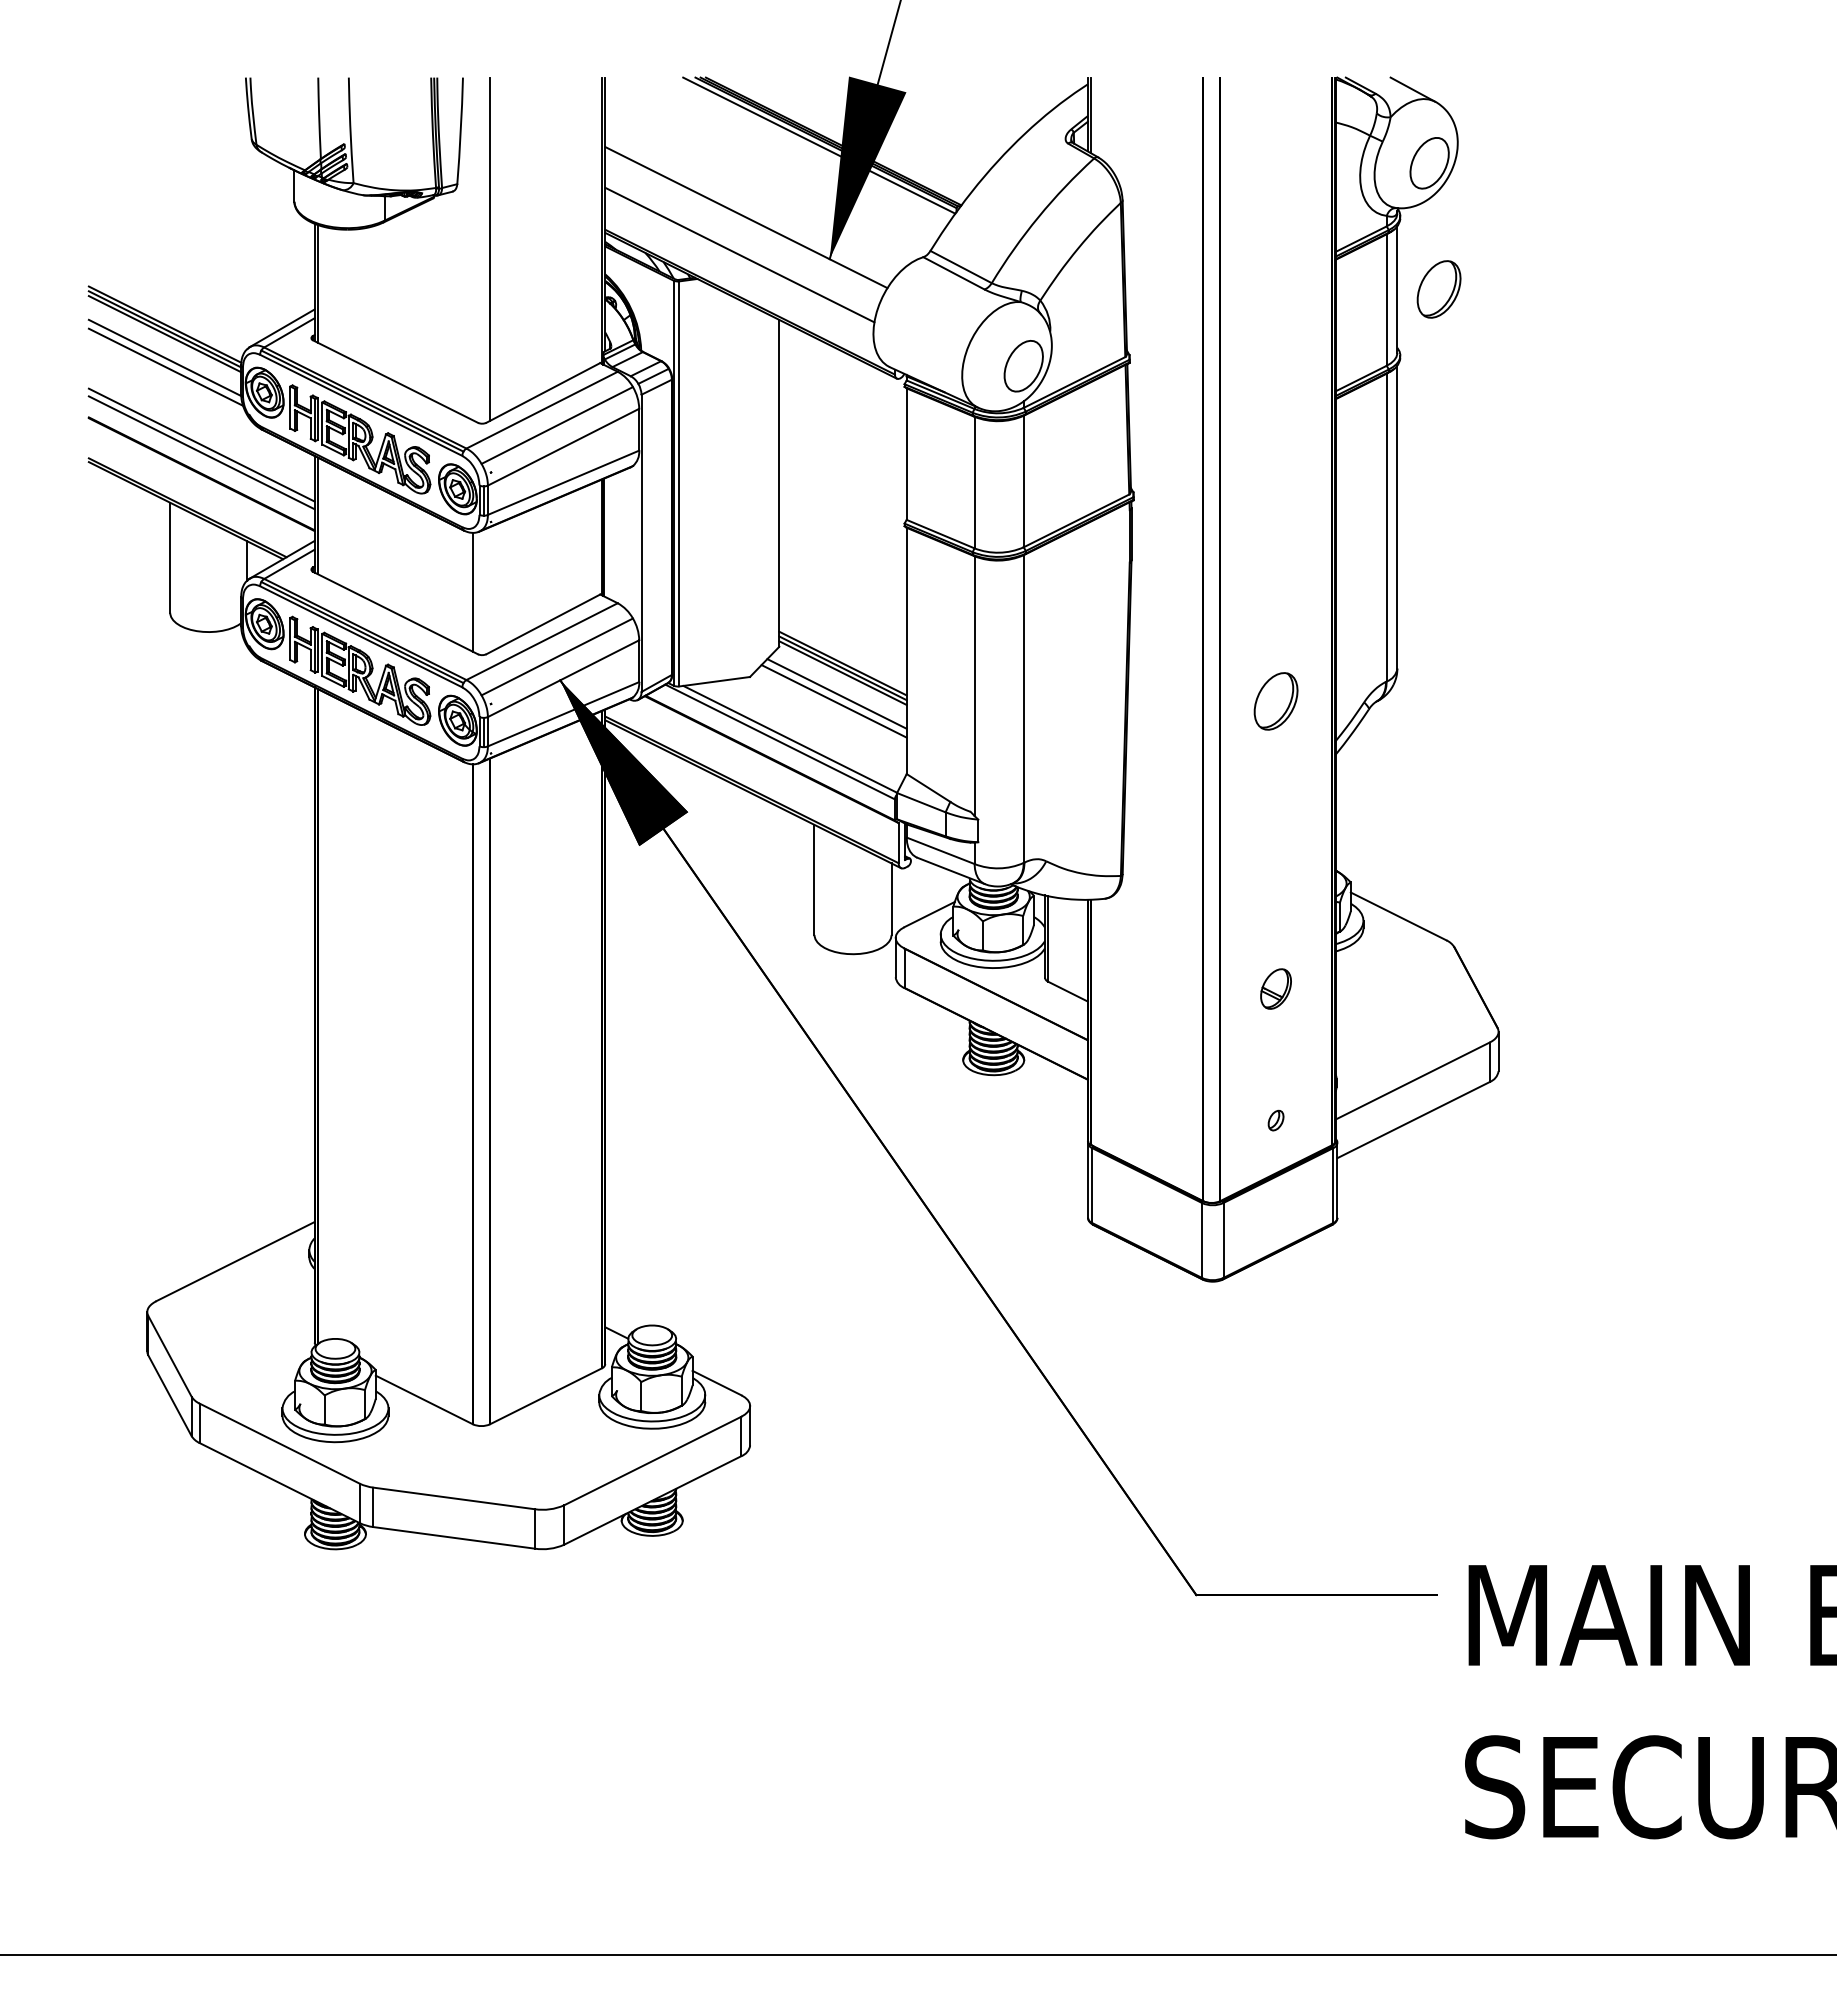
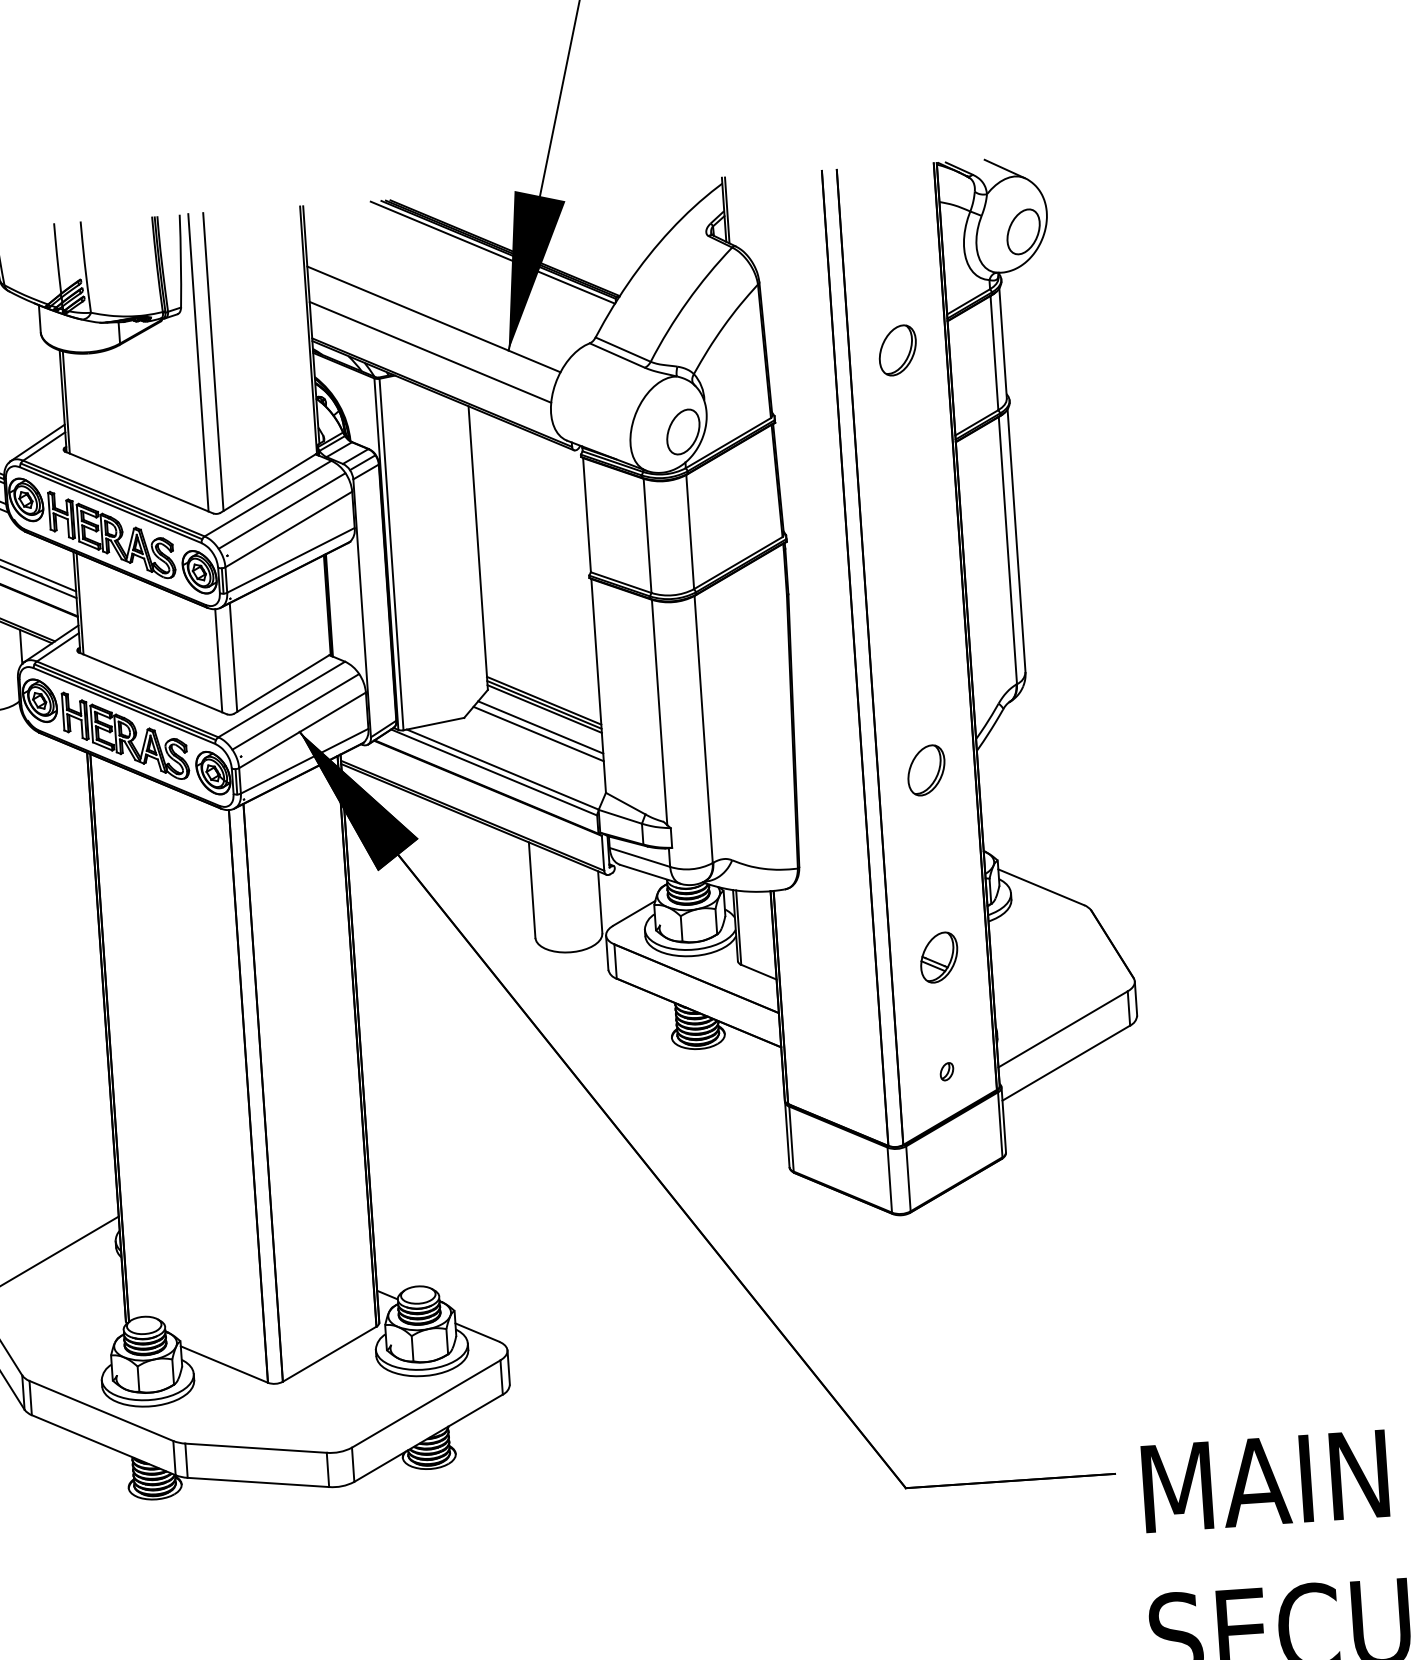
line: (472, 248) -> (198, 362), added
part: (1438, 289) -> (897, 350), moved
line: (490, 589) -> (233, 657), added
part: (1275, 701) -> (925, 770), moved
part: (1275, 988) -> (938, 957), size x1.43

